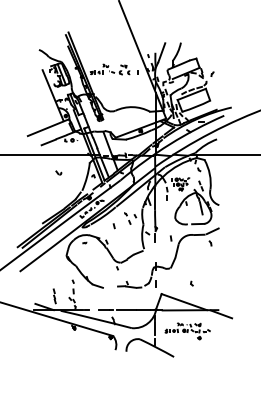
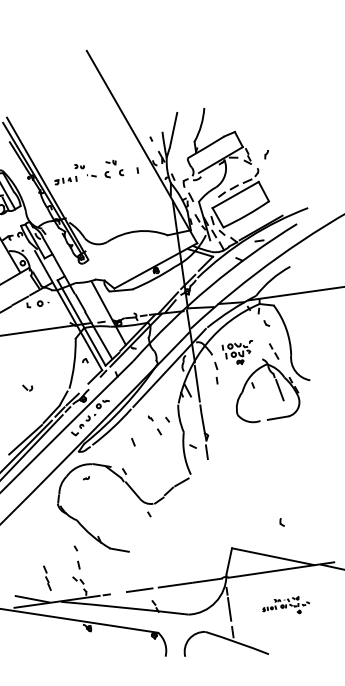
part: (58, 172) -> (27, 387), moved
part: (168, 257) -> (235, 483), removed
part: (187, 331) -> (285, 606), size x0.6

